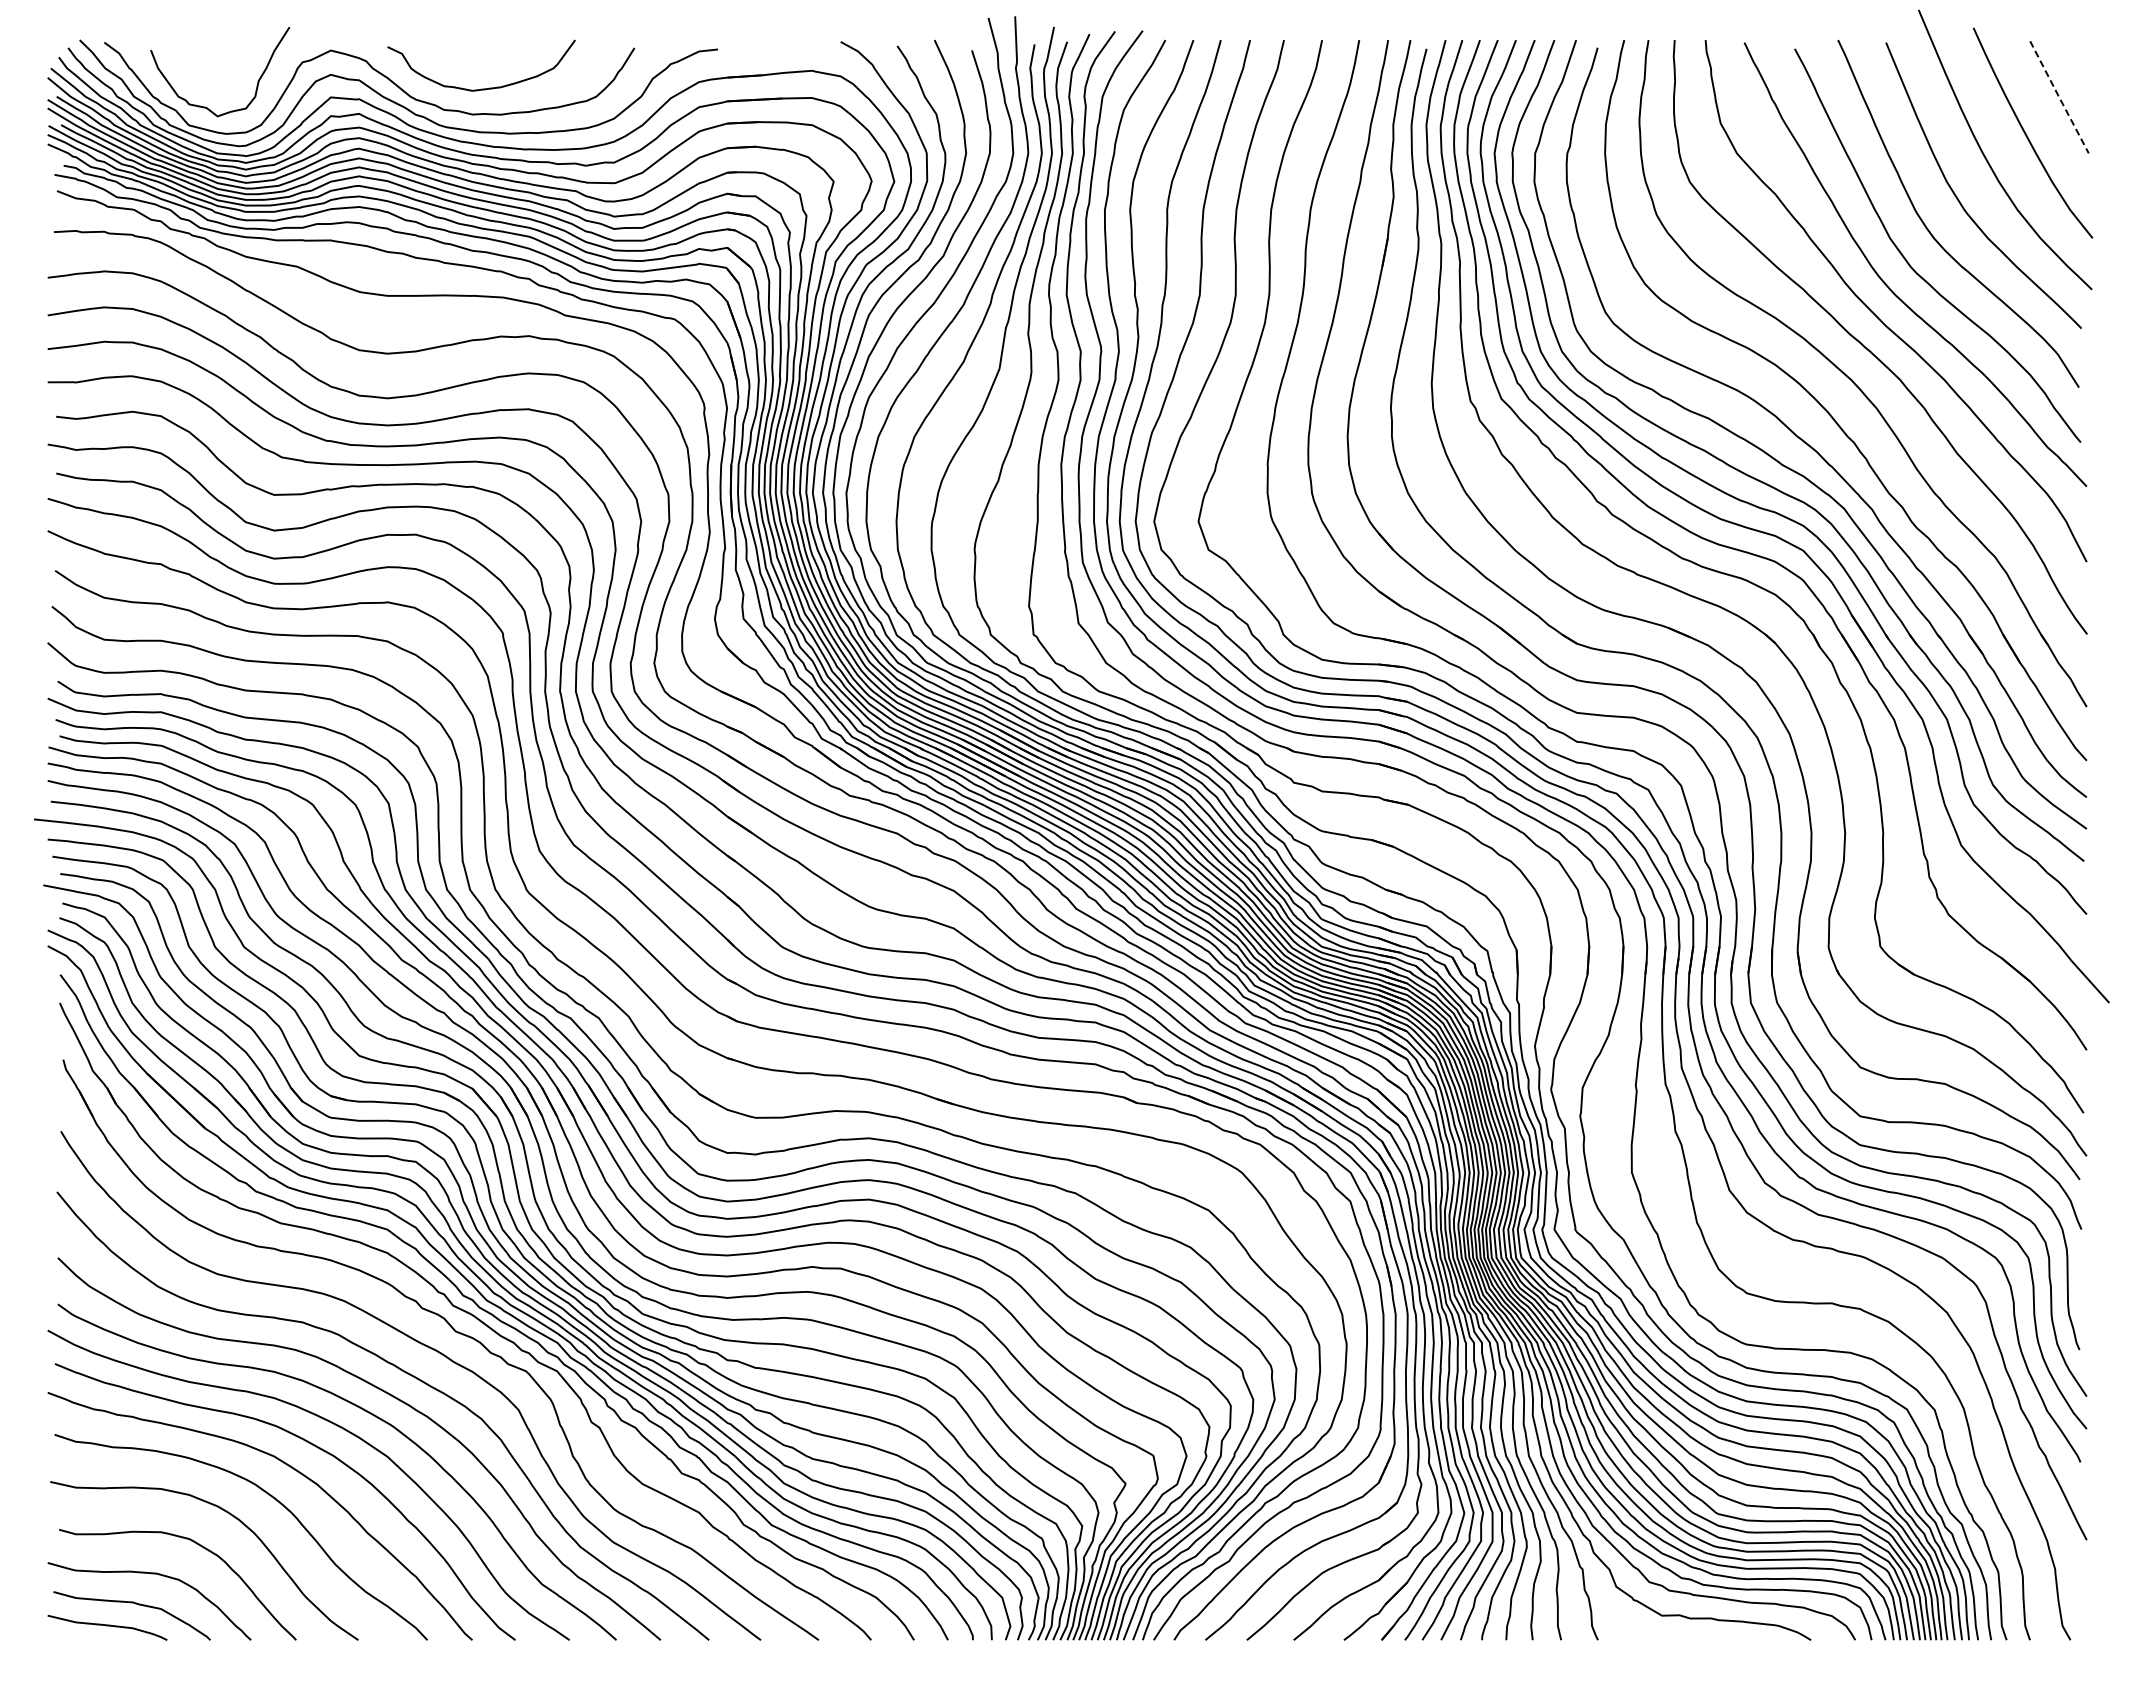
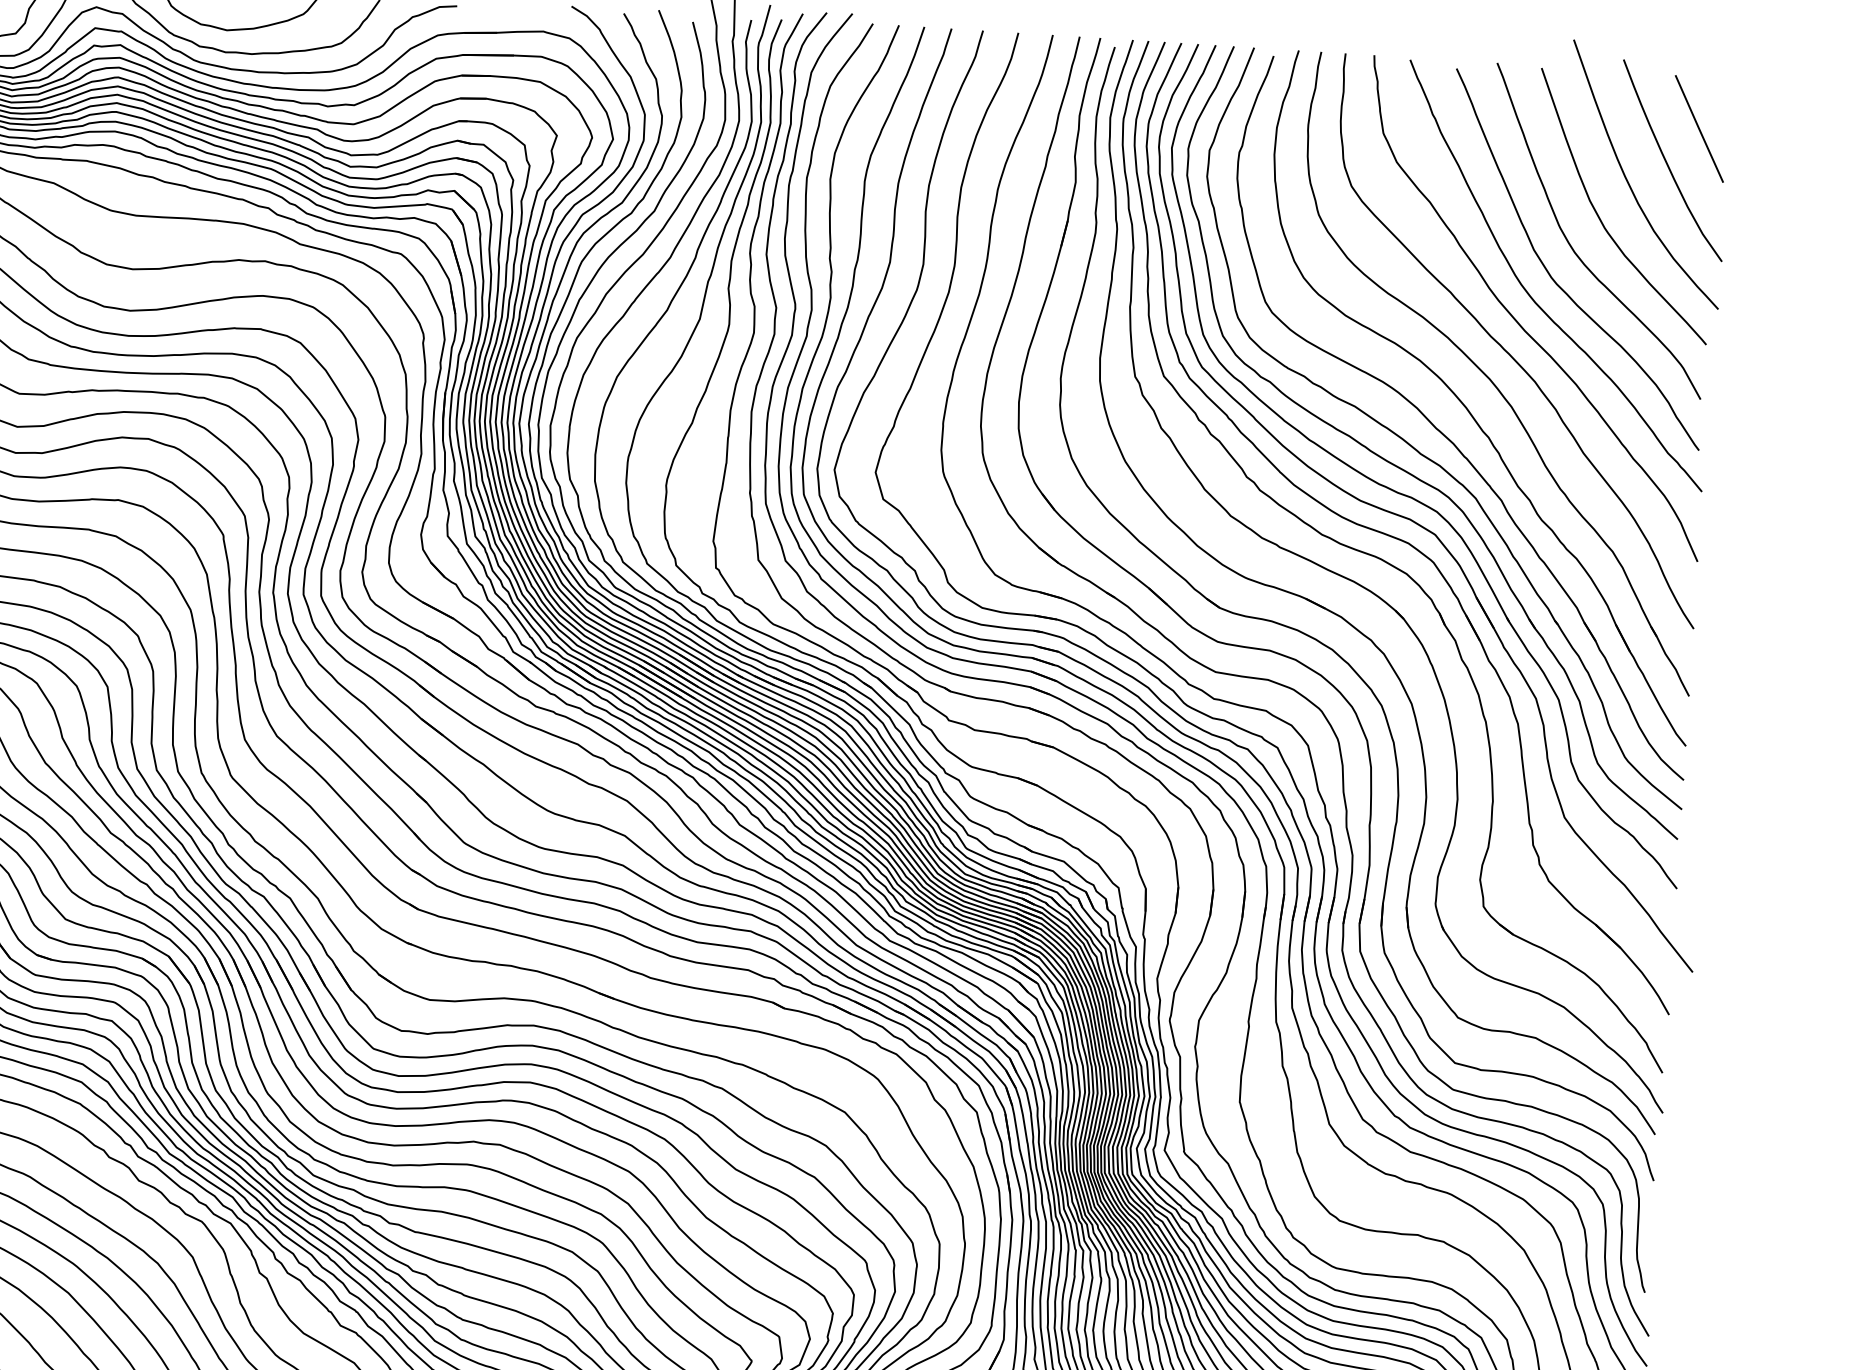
line: (2058, 96) -> (1698, 128), dashed -> solid

